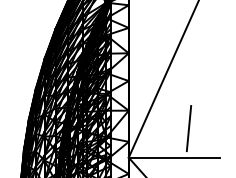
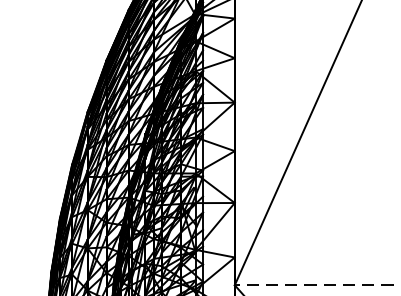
line: (188, 128) -> (339, 234), removed
line: (173, 157) -> (313, 284), solid -> dashed

